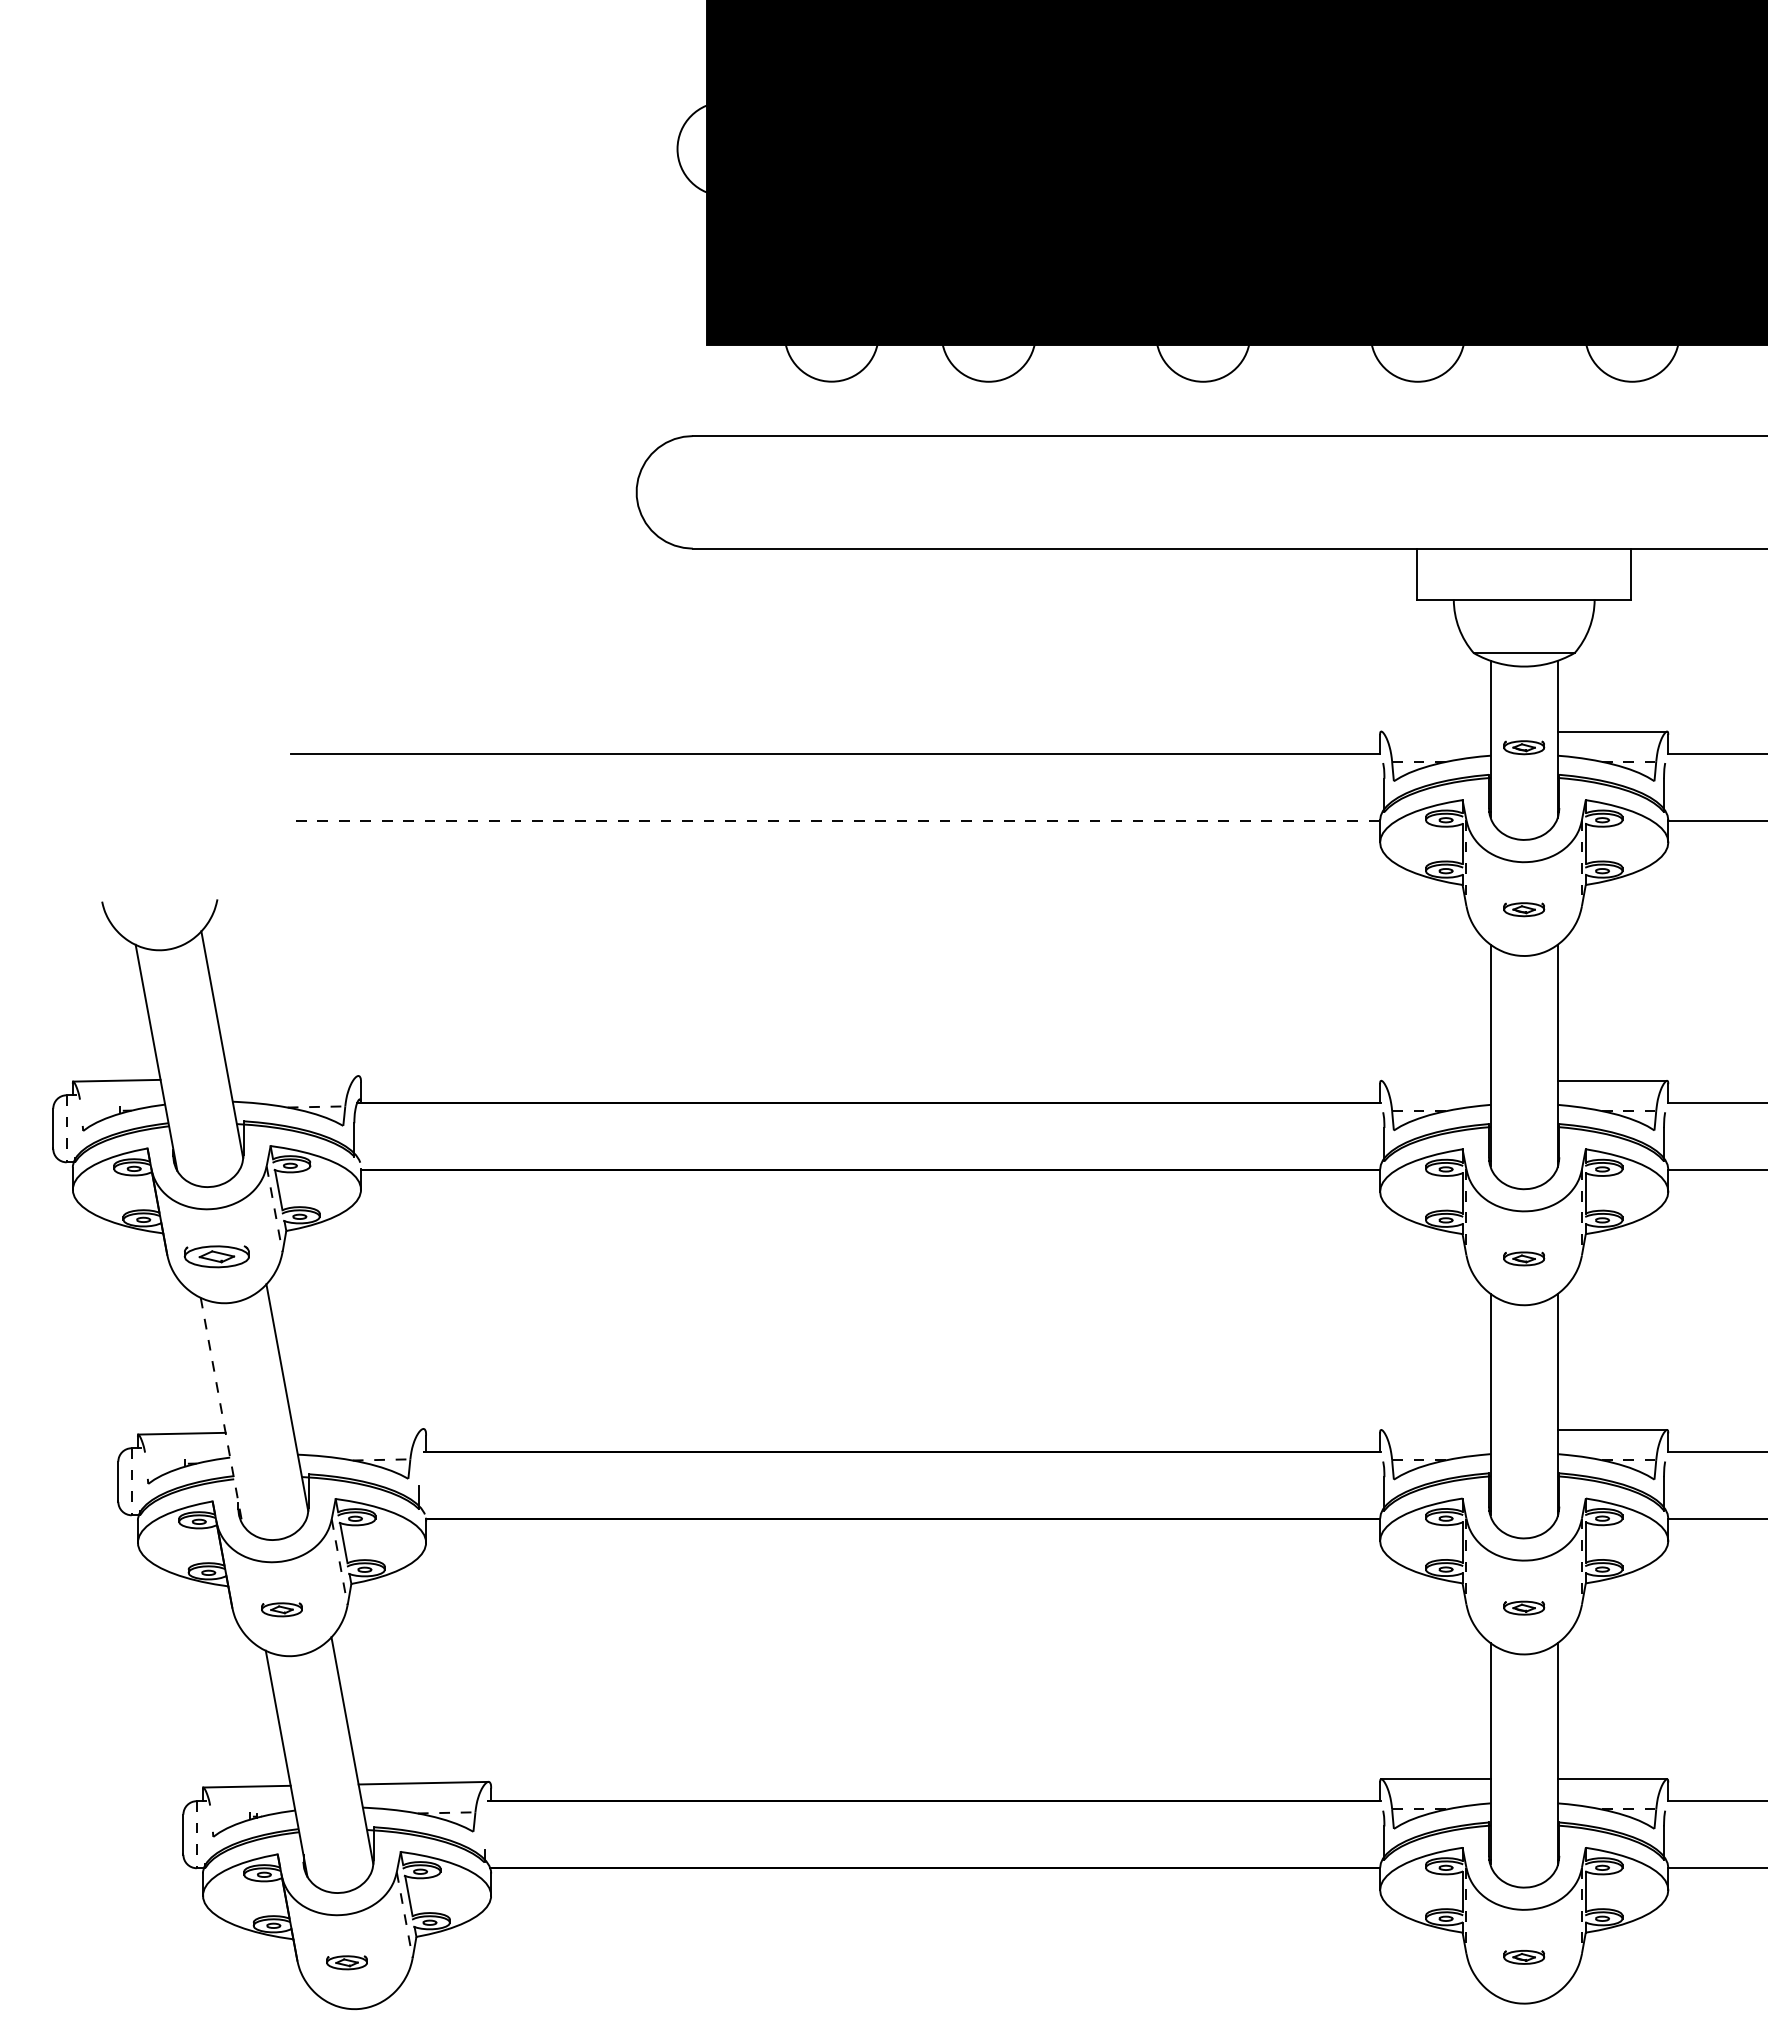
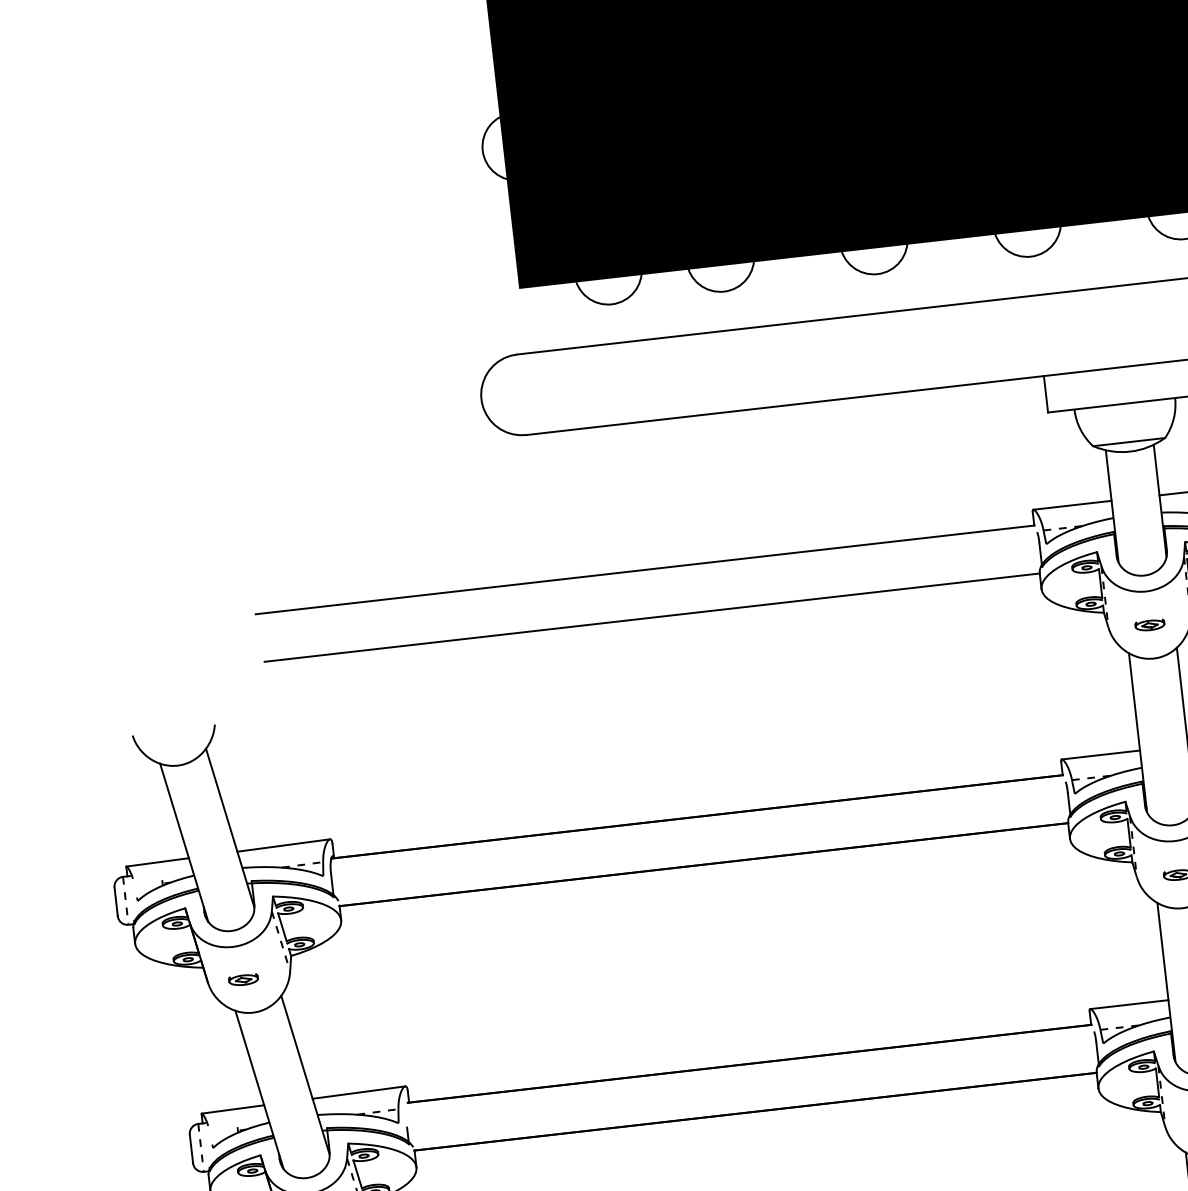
line: (1435, 731) -> (1072, 505), added
part: (1524, 747) -> (1137, 509), removed
line: (838, 820) -> (652, 617), dashed -> solid
line: (293, 1077) -> (283, 845), added
line: (1435, 1080) -> (1100, 754), added
part: (216, 1256) -> (243, 979), size x0.62
line: (221, 1410) -> (259, 1089), dashed -> solid
line: (358, 1429) -> (358, 1092), added
line: (1435, 1429) -> (1128, 1004), added

